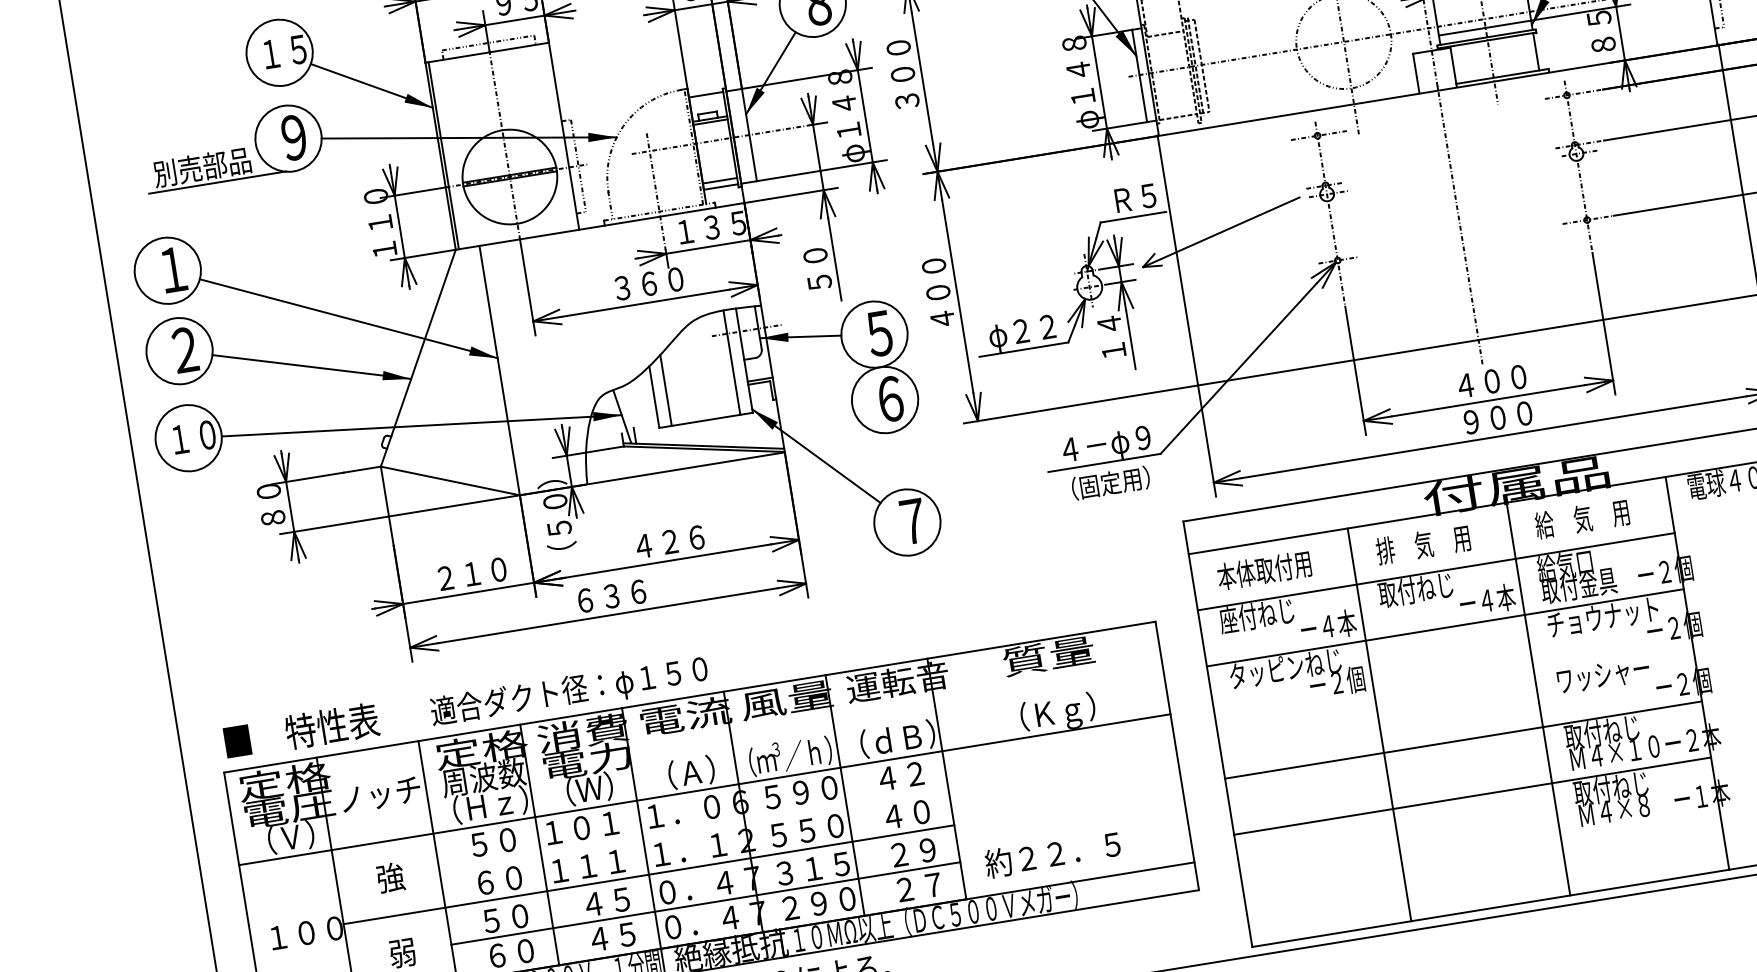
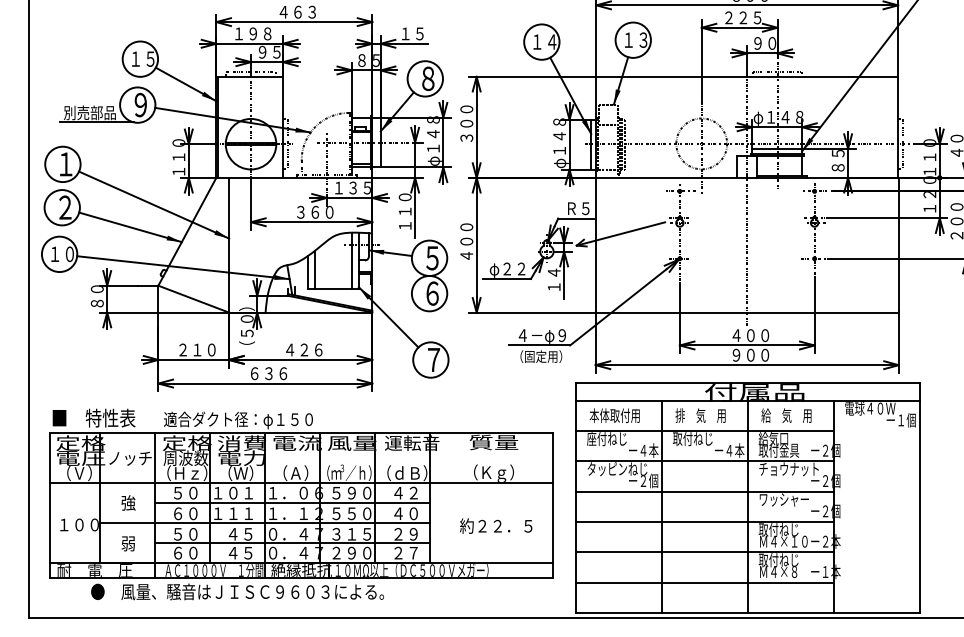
text: (814, 255) -> (404, 211), ５０ -> １１０
line: (1455, 683) -> (705, 491), added
line: (692, 829) -> (291, 503), added
line: (1482, 851) -> (705, 582), added
text: (1053, 853) -> (496, 525), moved

